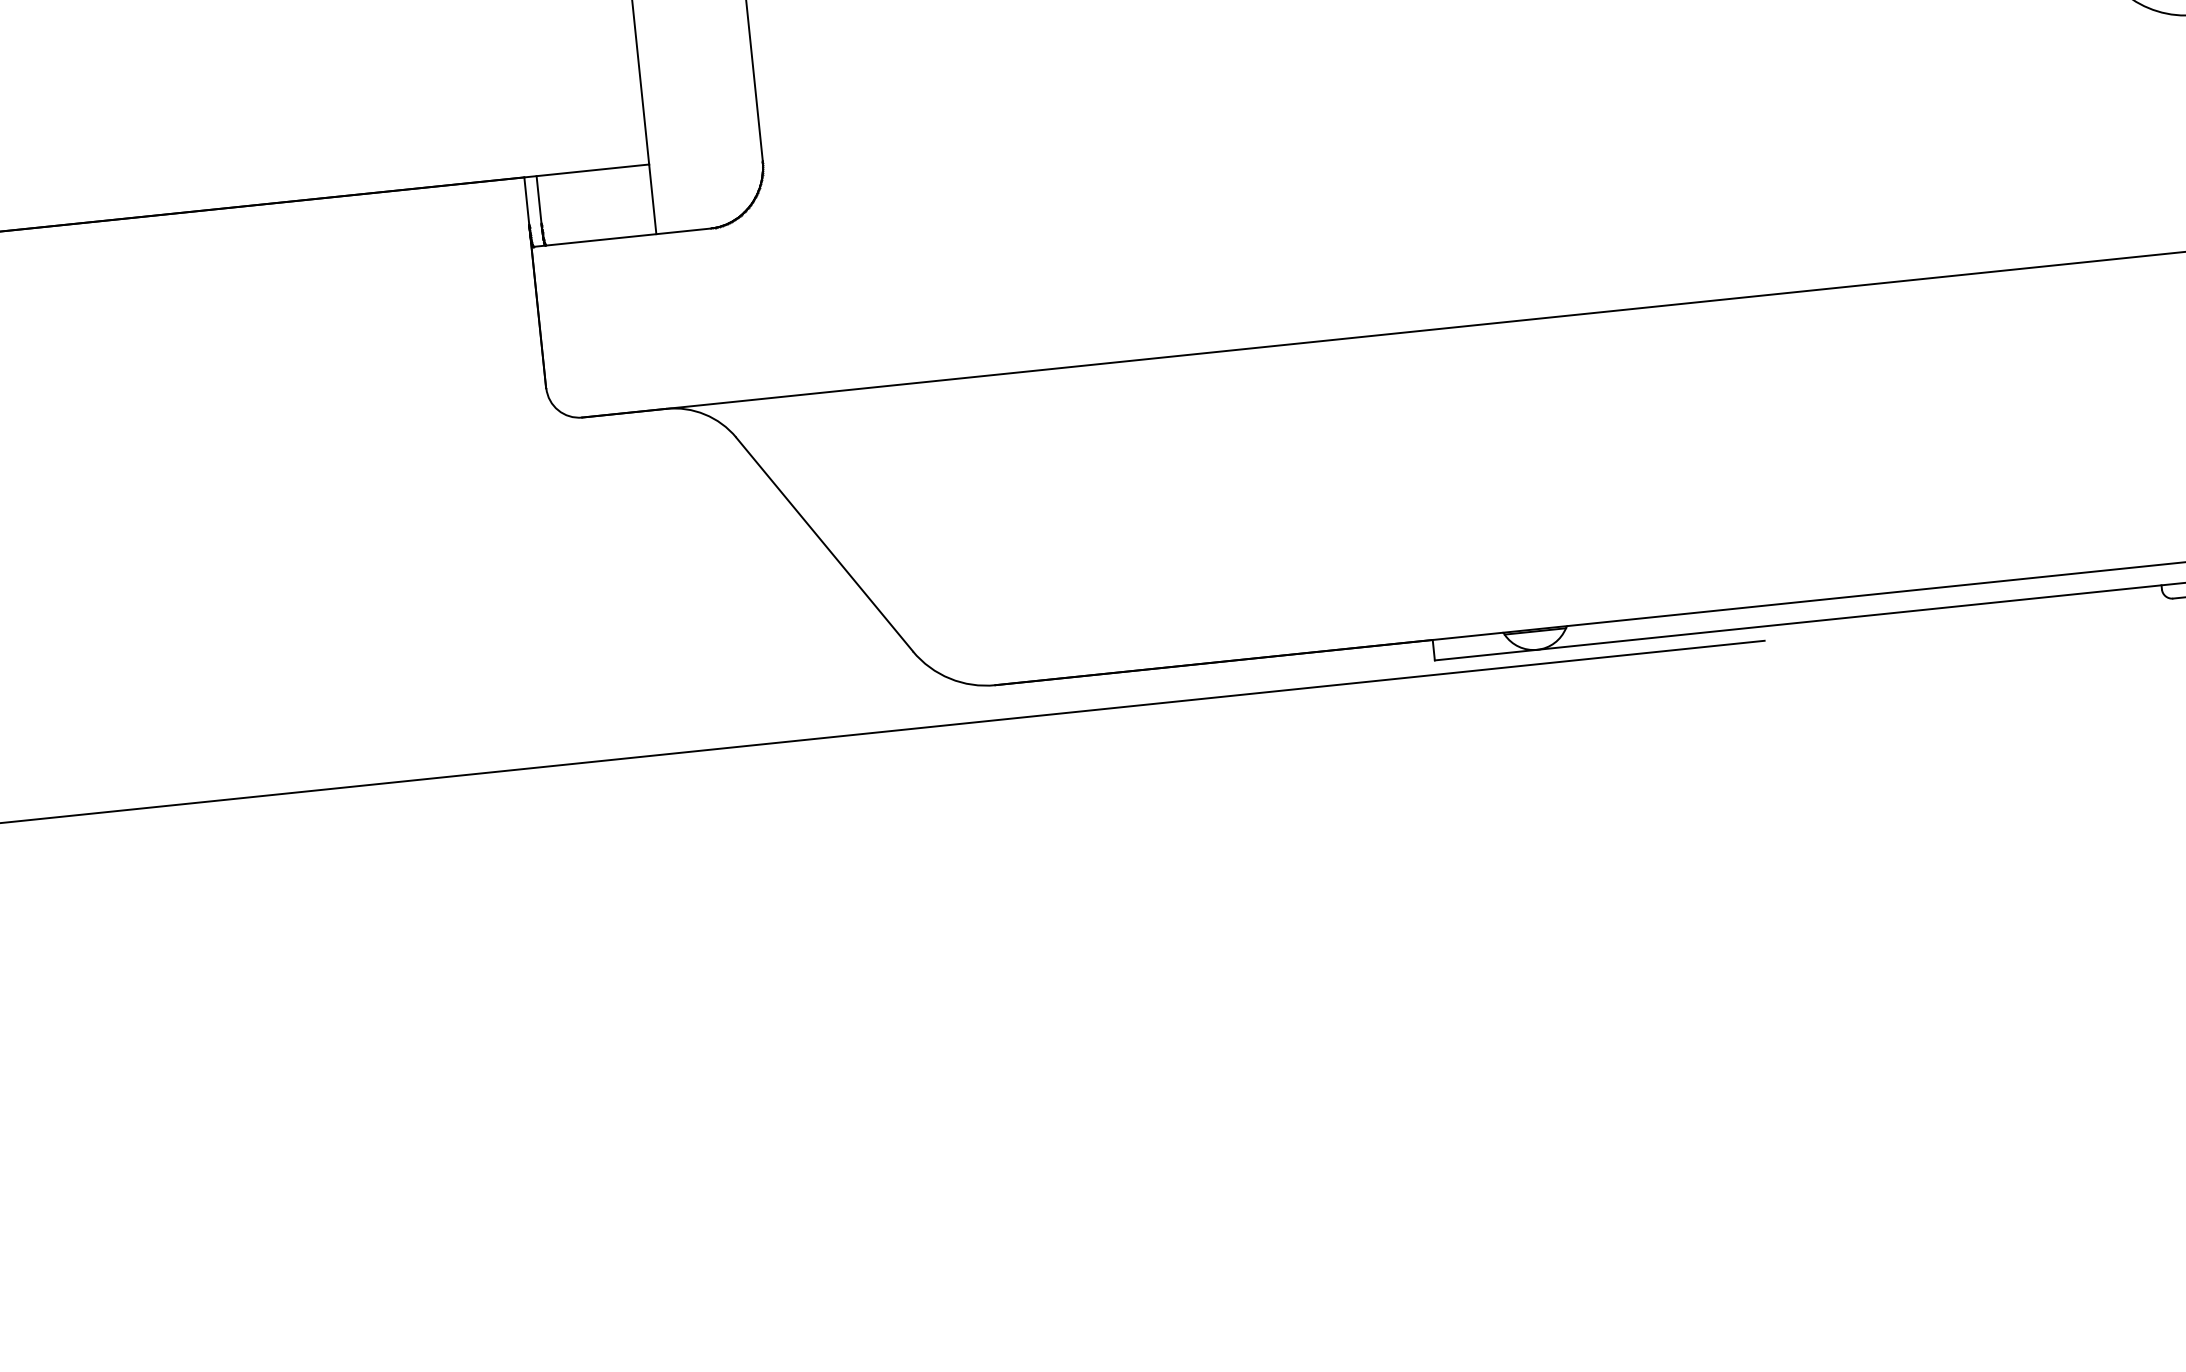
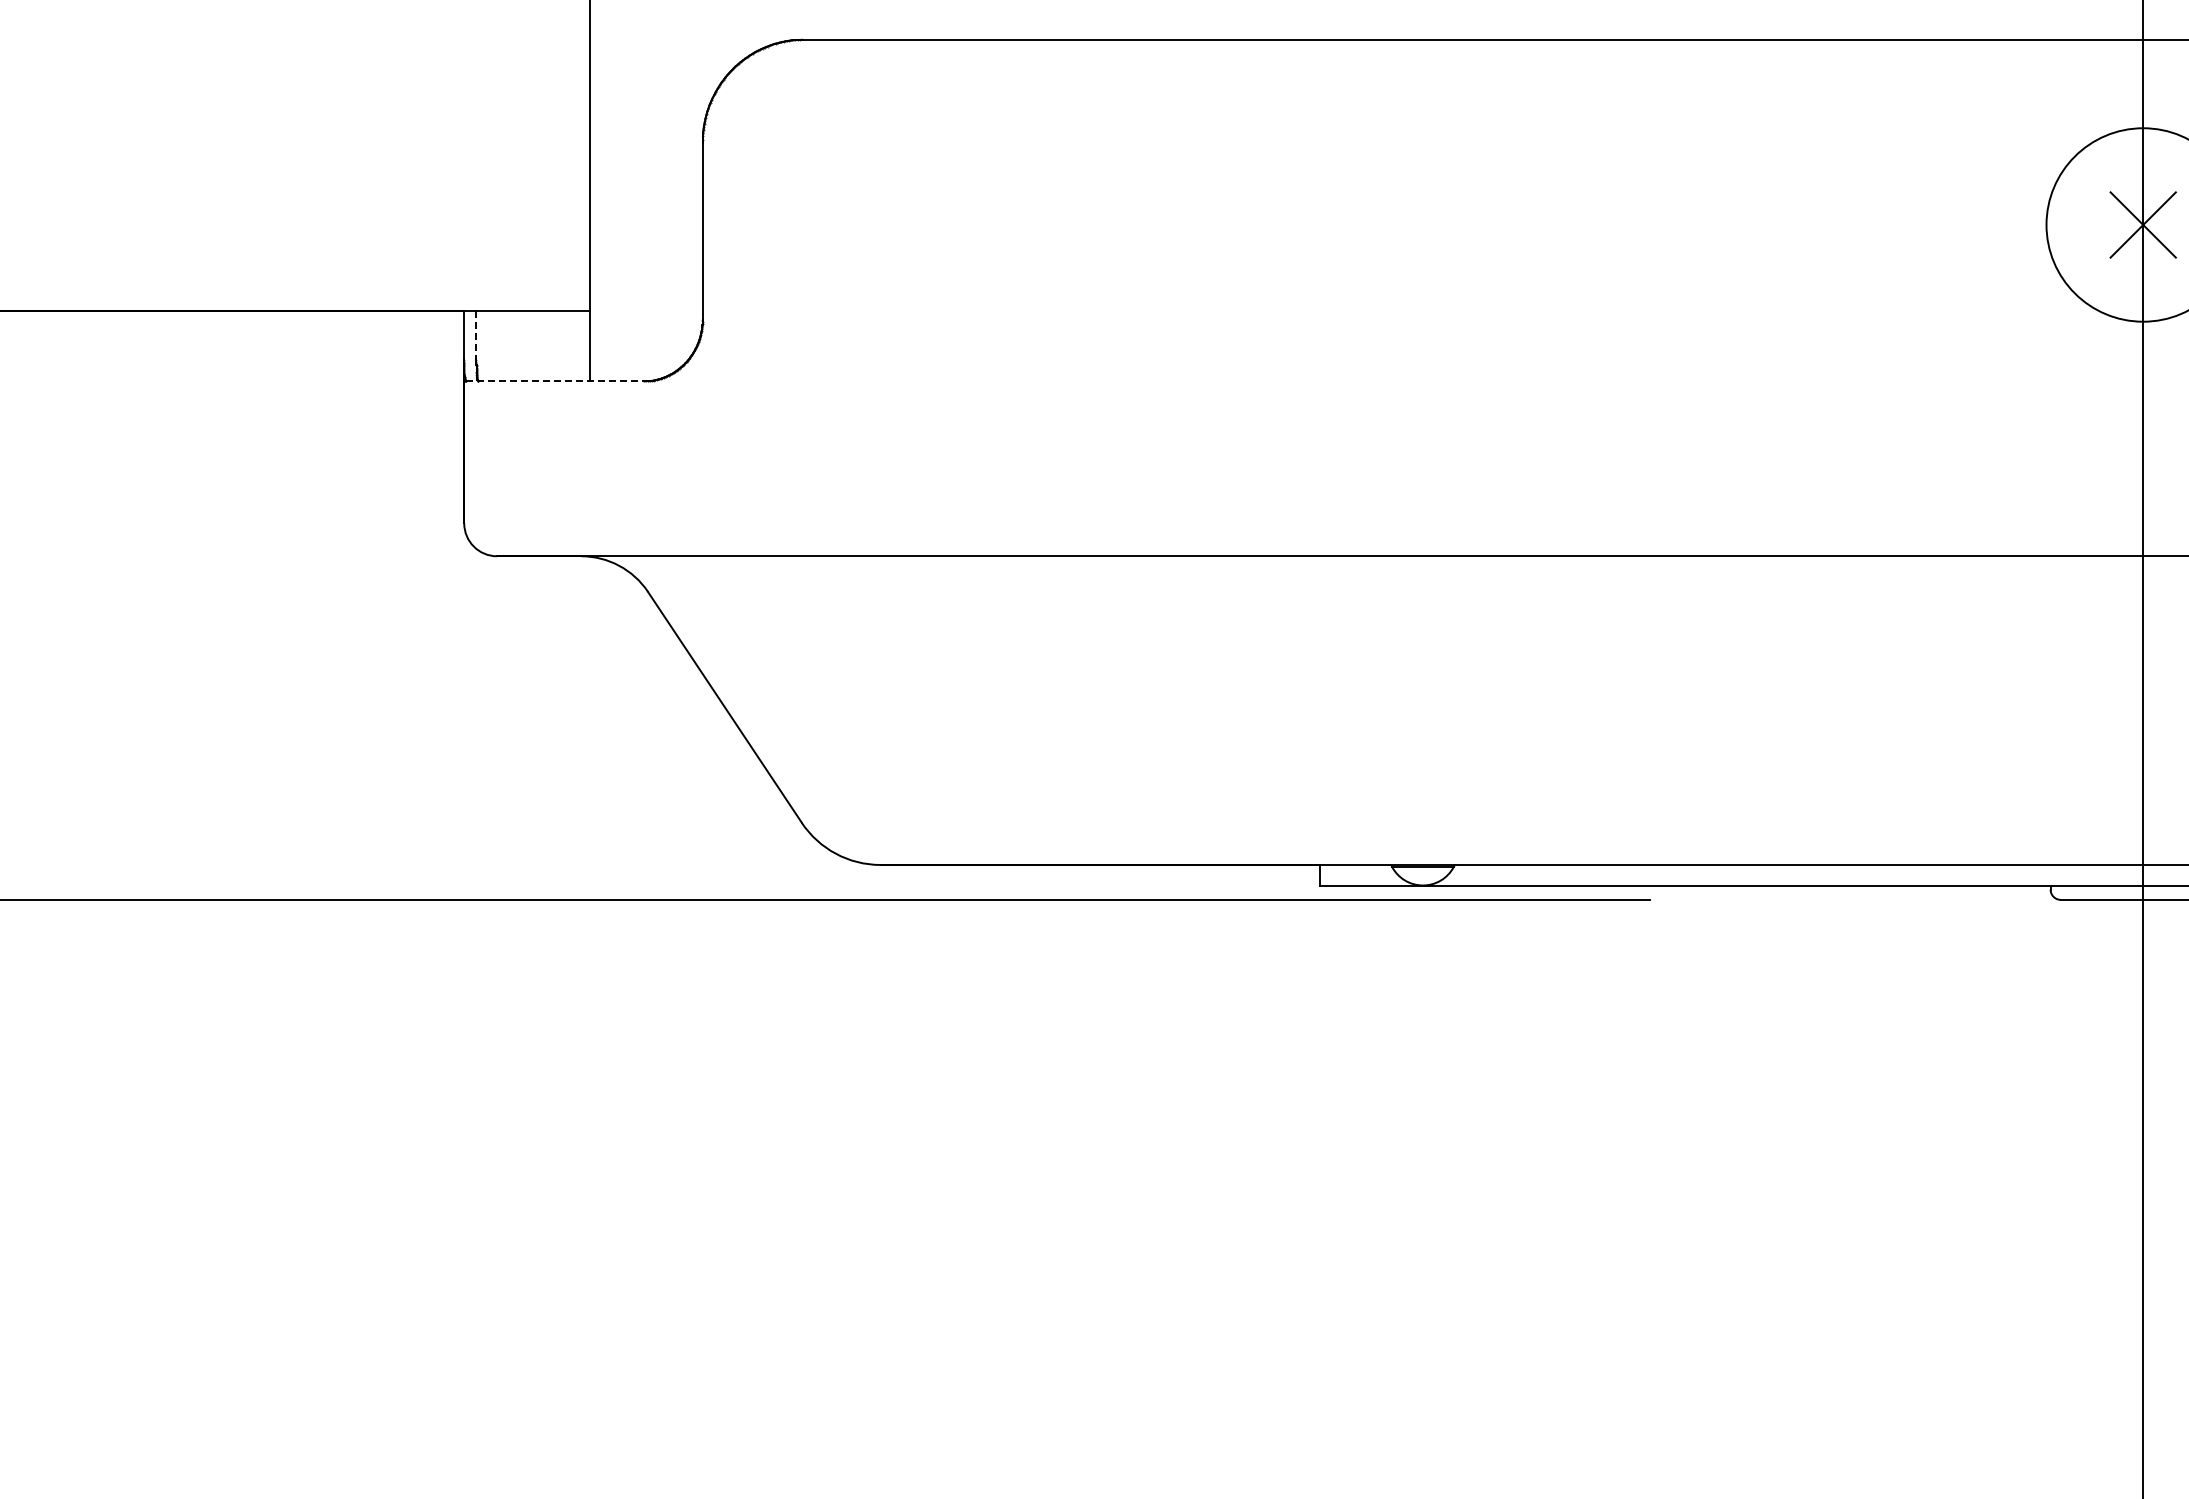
line: (539, 200) -> (476, 335), solid -> dashed
line: (622, 237) -> (555, 381), solid -> dashed

